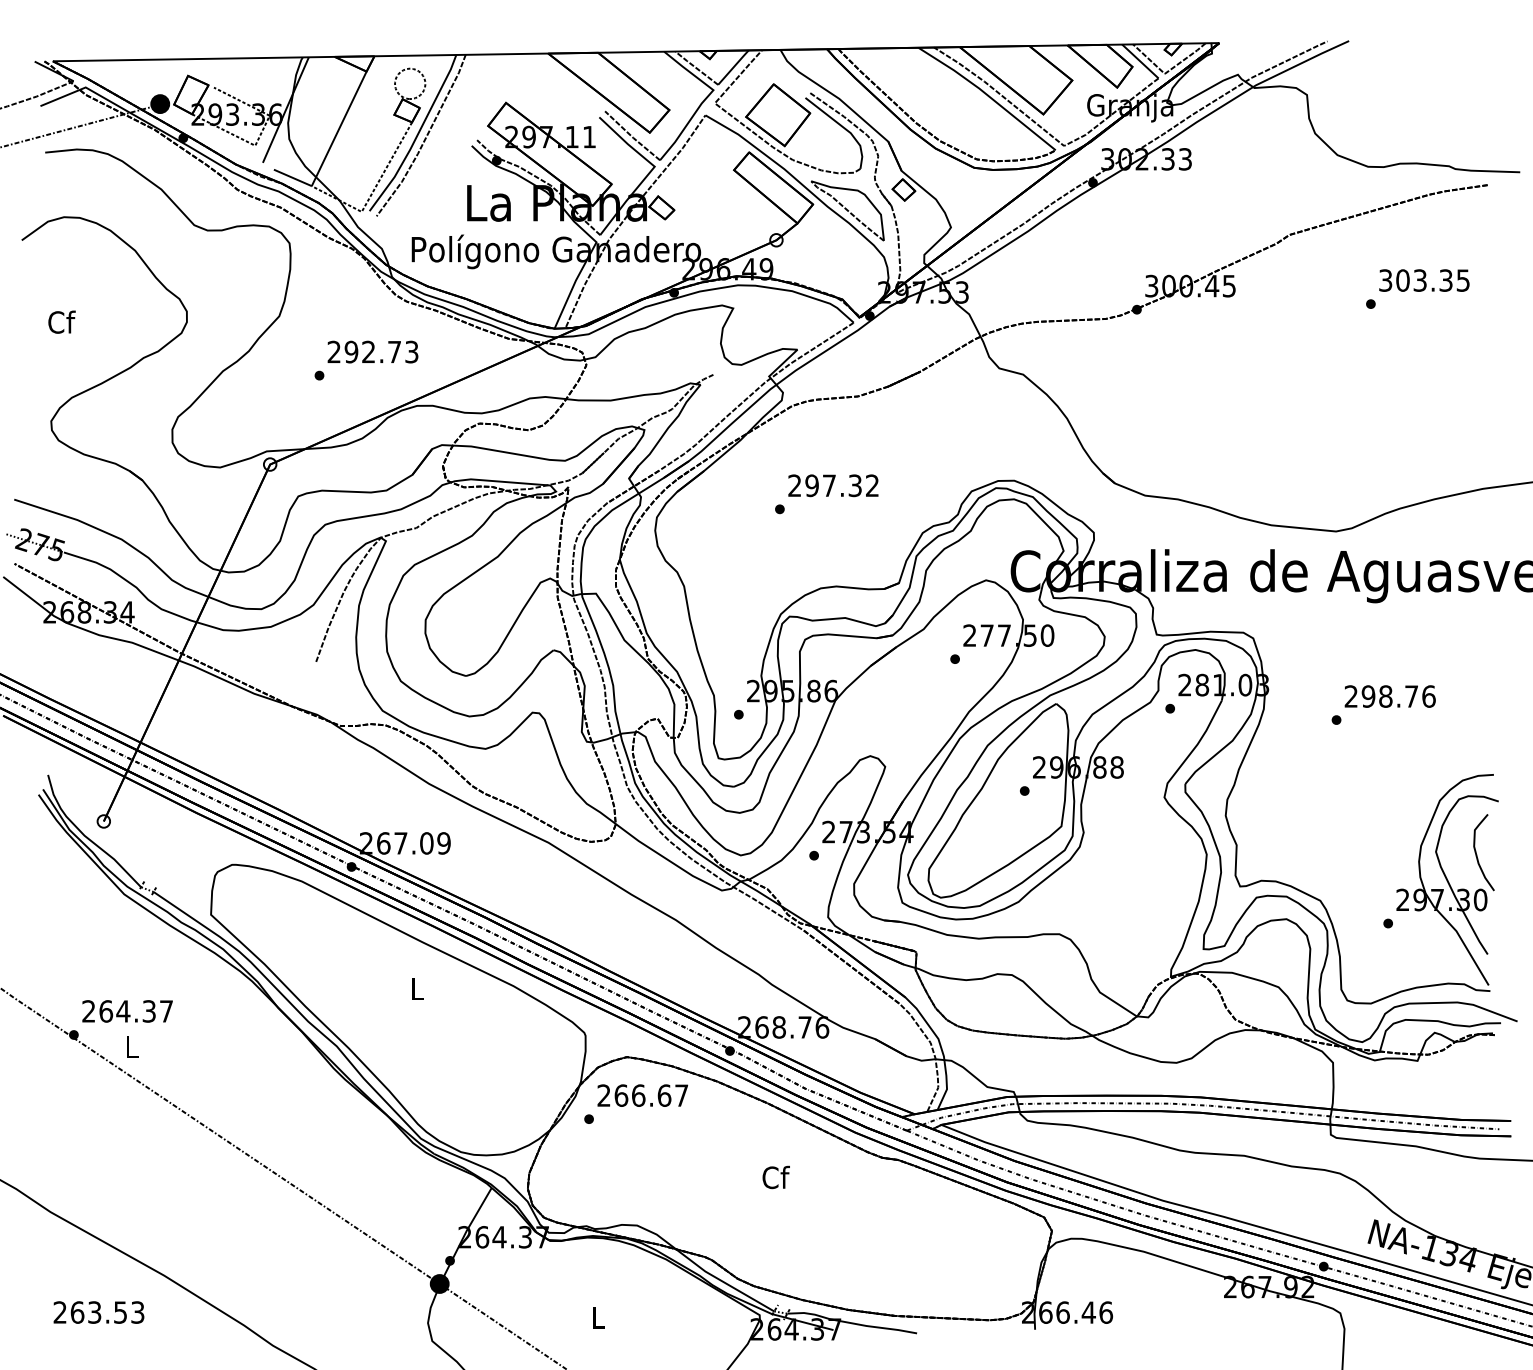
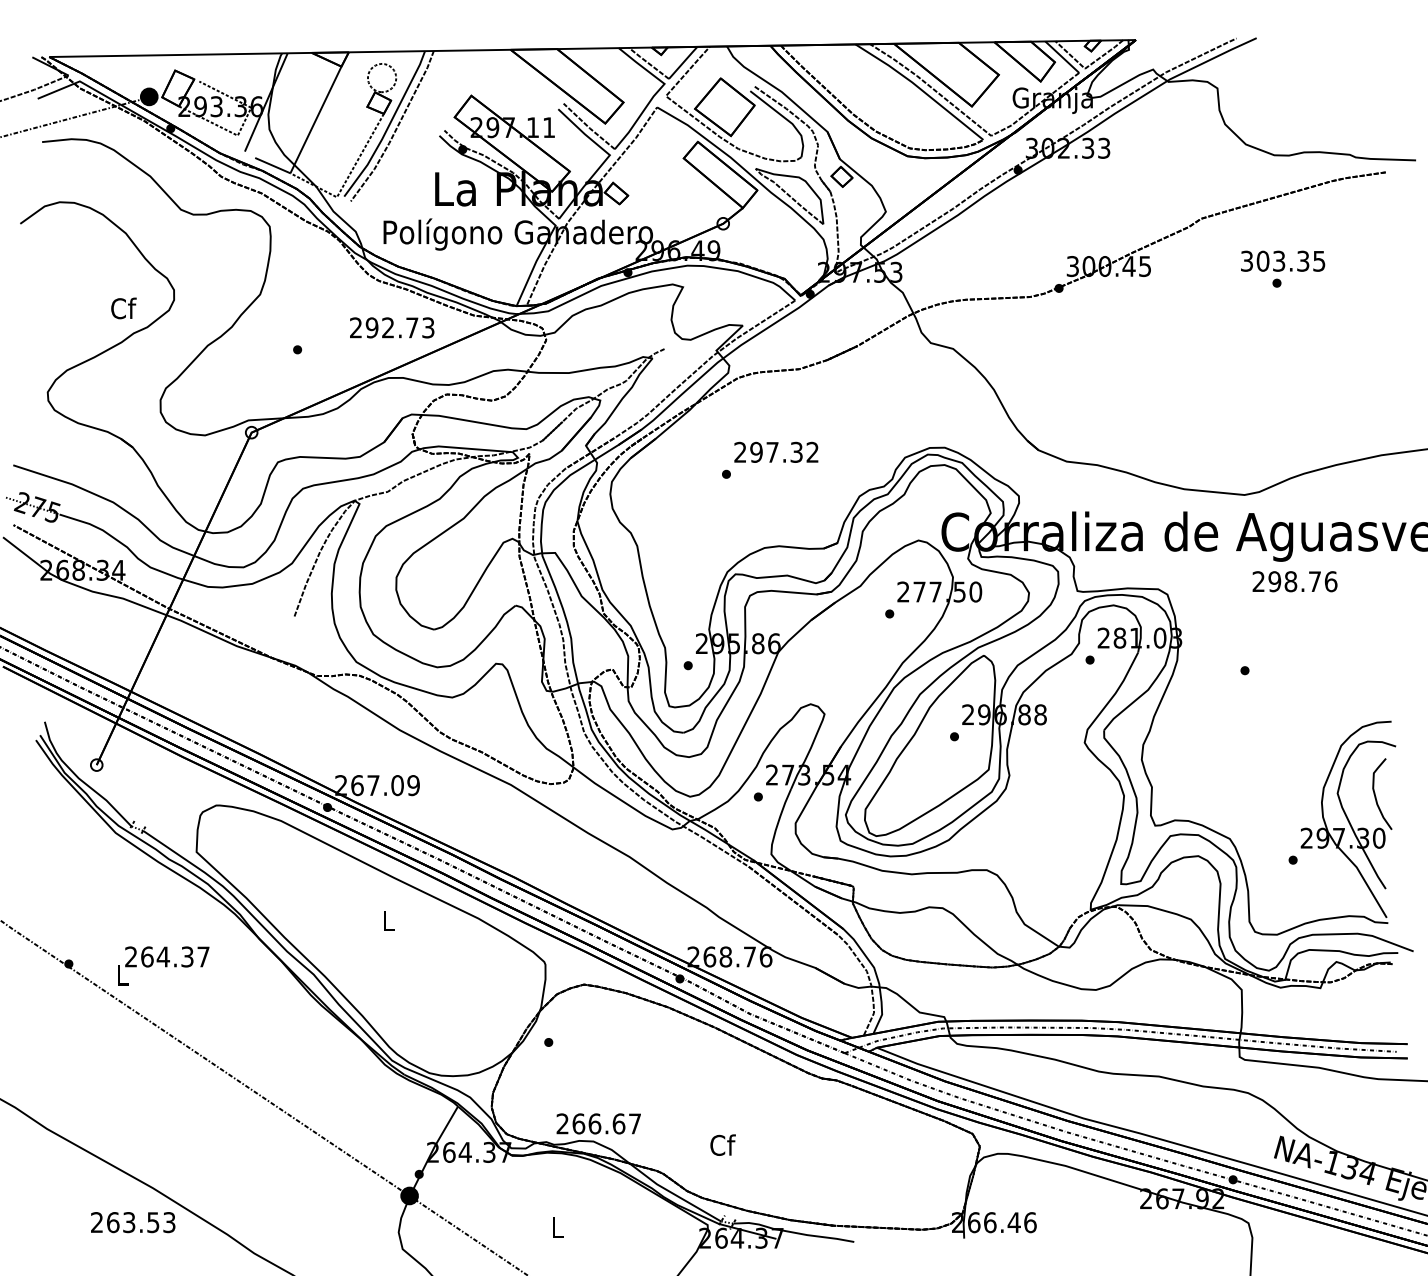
text: (1424, 280) -> (1283, 261), moved
text: (61, 321) -> (123, 307), moved
text: (372, 351) -> (391, 327), moved
text: (1389, 696) -> (1294, 581), moved
text: (127, 1011) -> (167, 957), moved
text: (642, 1095) -> (598, 1123), moved
text: (775, 1177) -> (722, 1145), moved
text: (98, 1312) -> (132, 1222), moved

